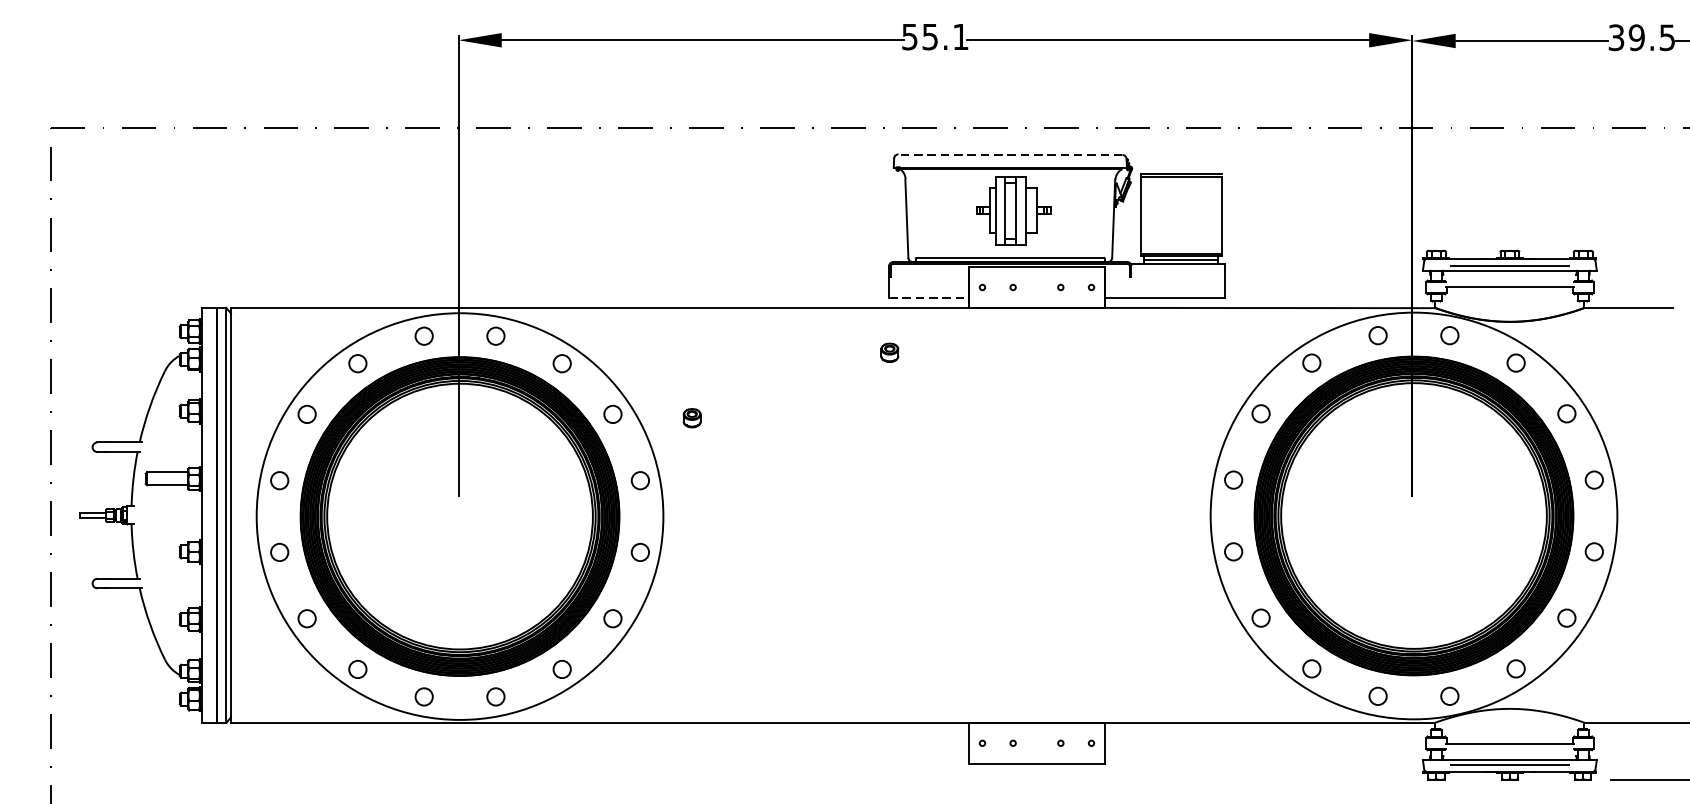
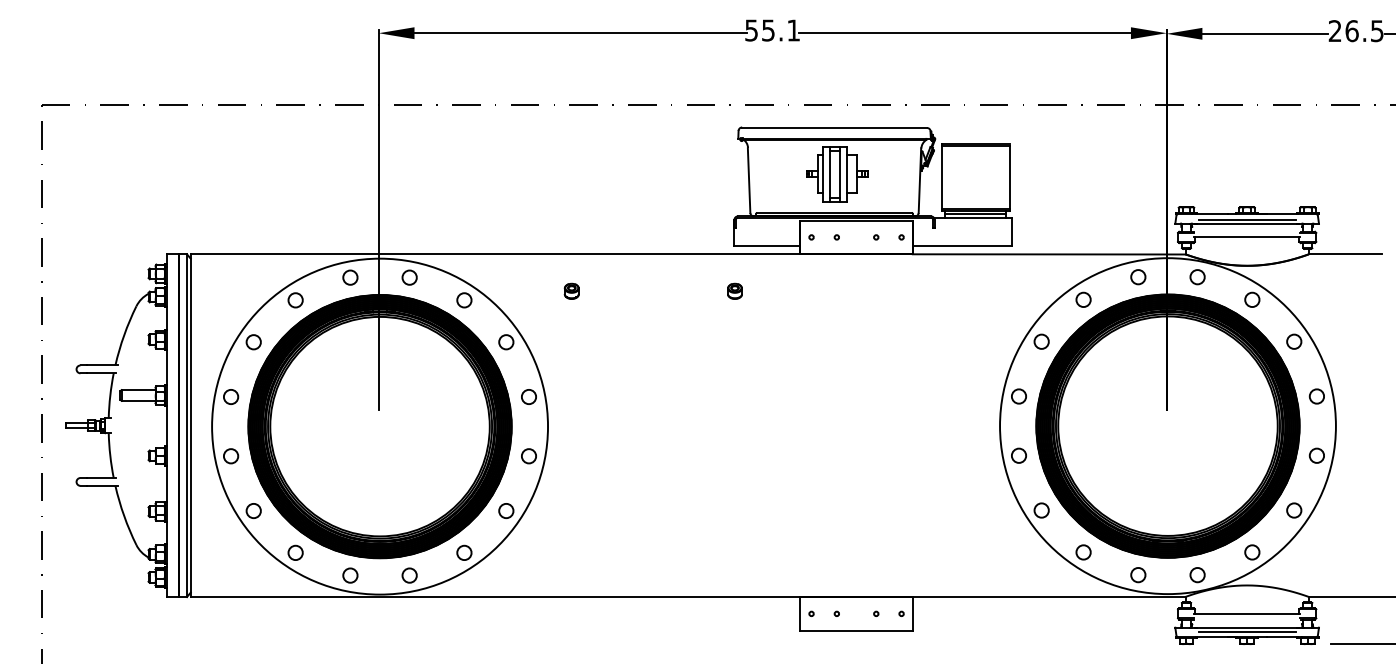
text: (1626, 38) -> (1343, 31), 39.5 -> 26.5
line: (1010, 154) -> (834, 127), dashed -> solid
line: (929, 298) -> (767, 246), dashed -> solid
part: (691, 417) -> (571, 290), moved

